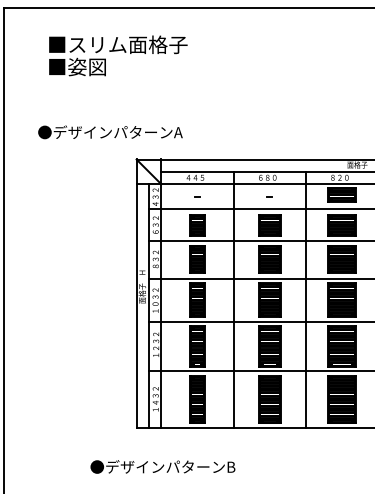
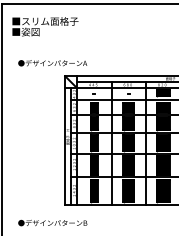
text: (118, 55) -> (45, 26), moved
text: (162, 465) -> (52, 222), moved

